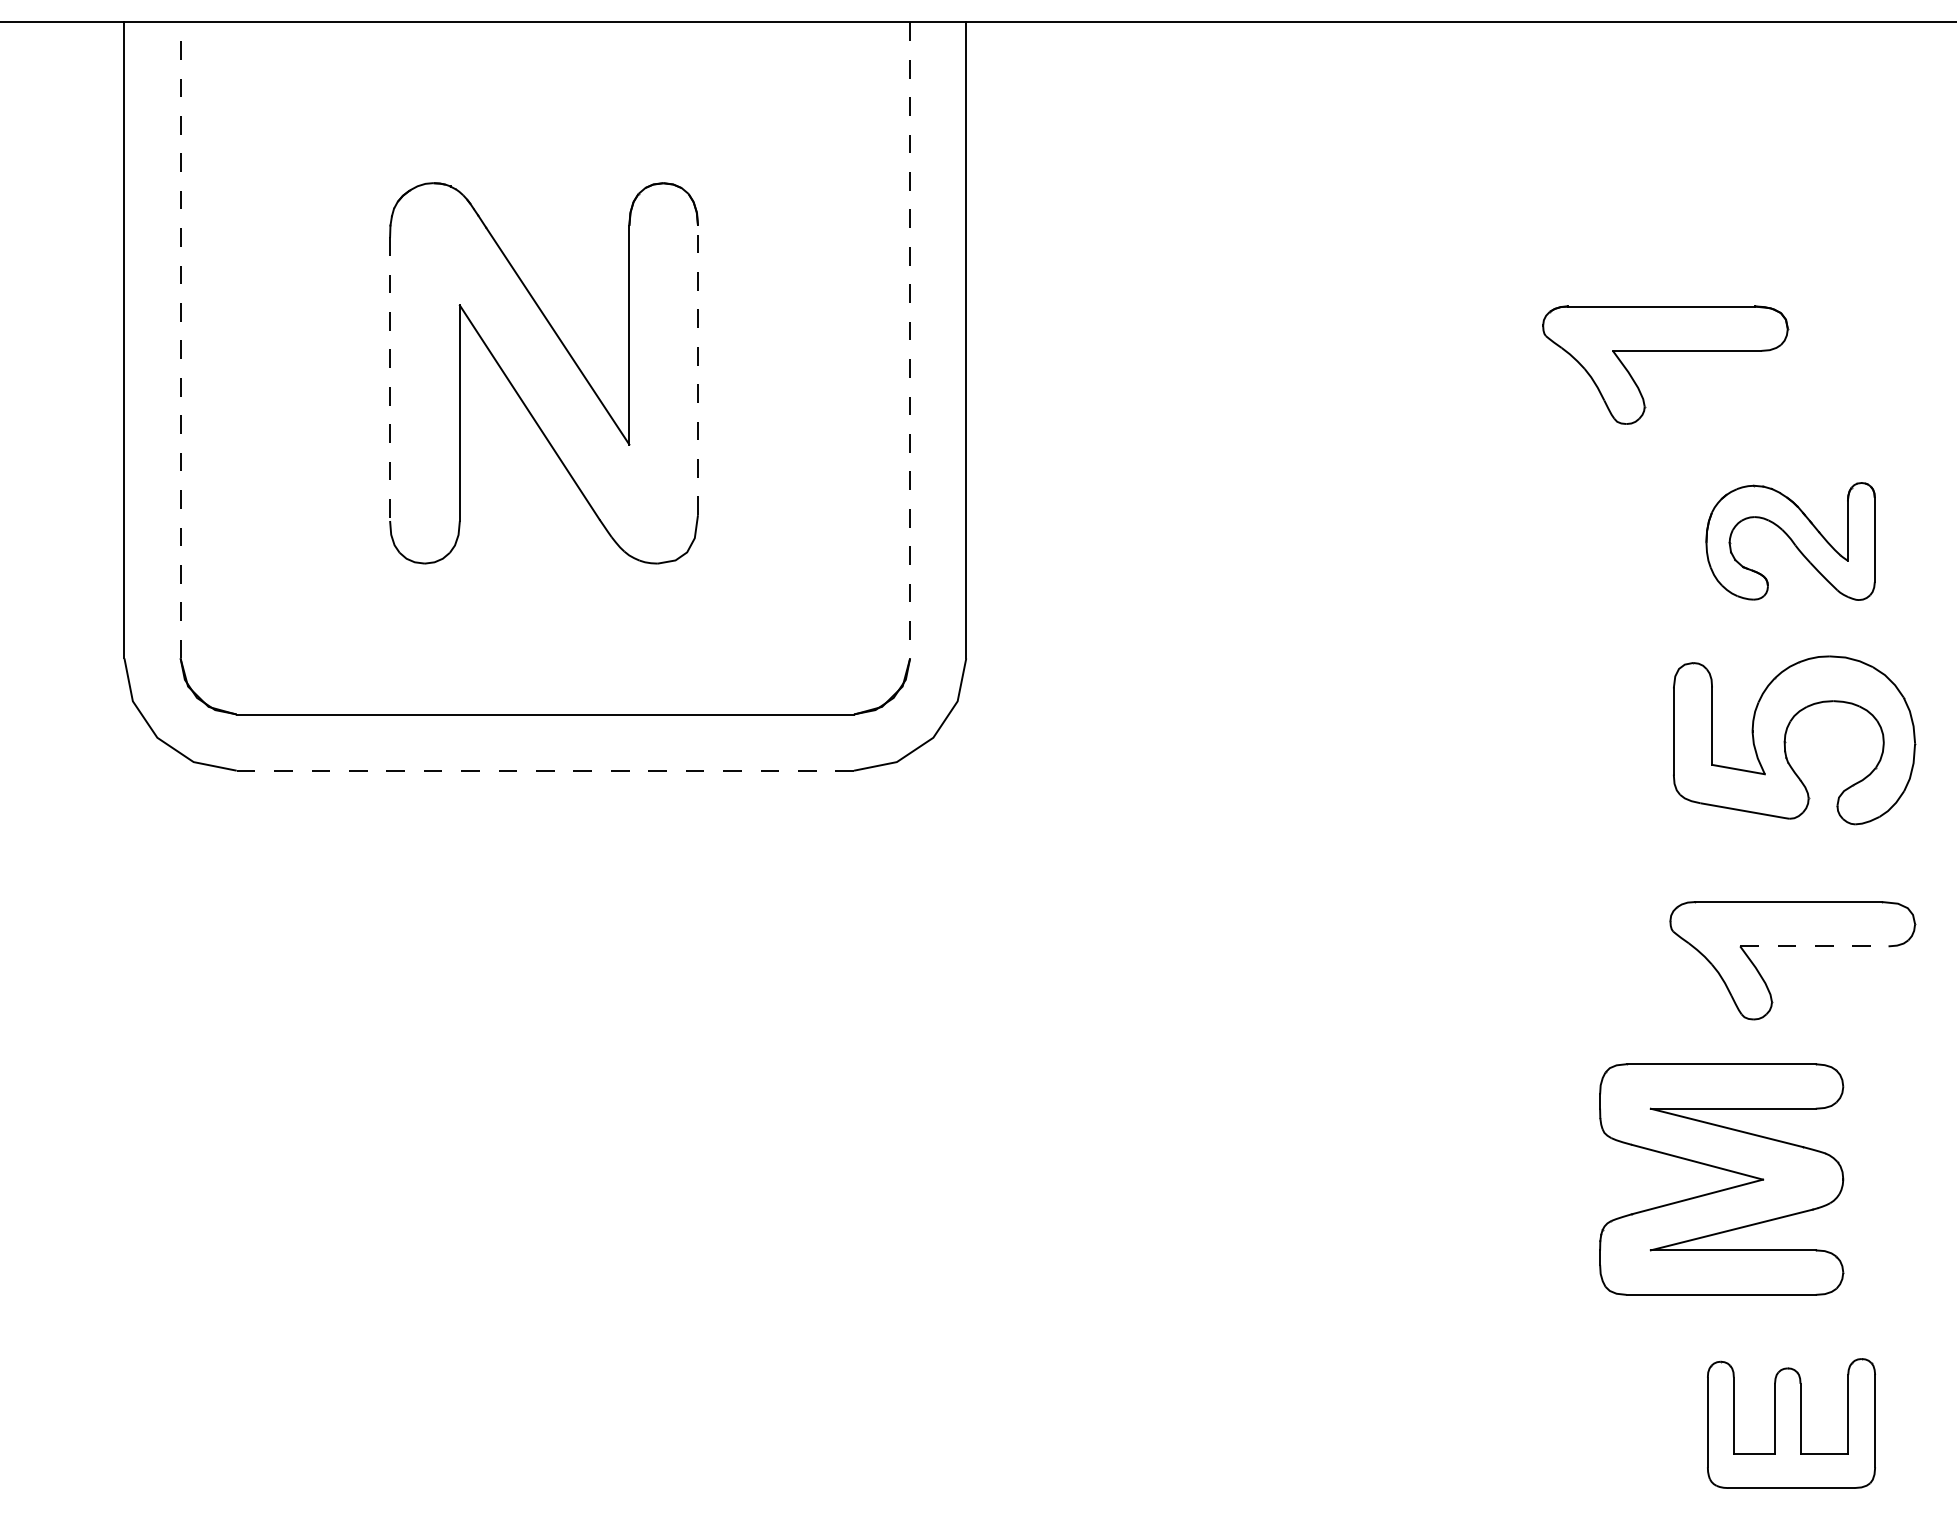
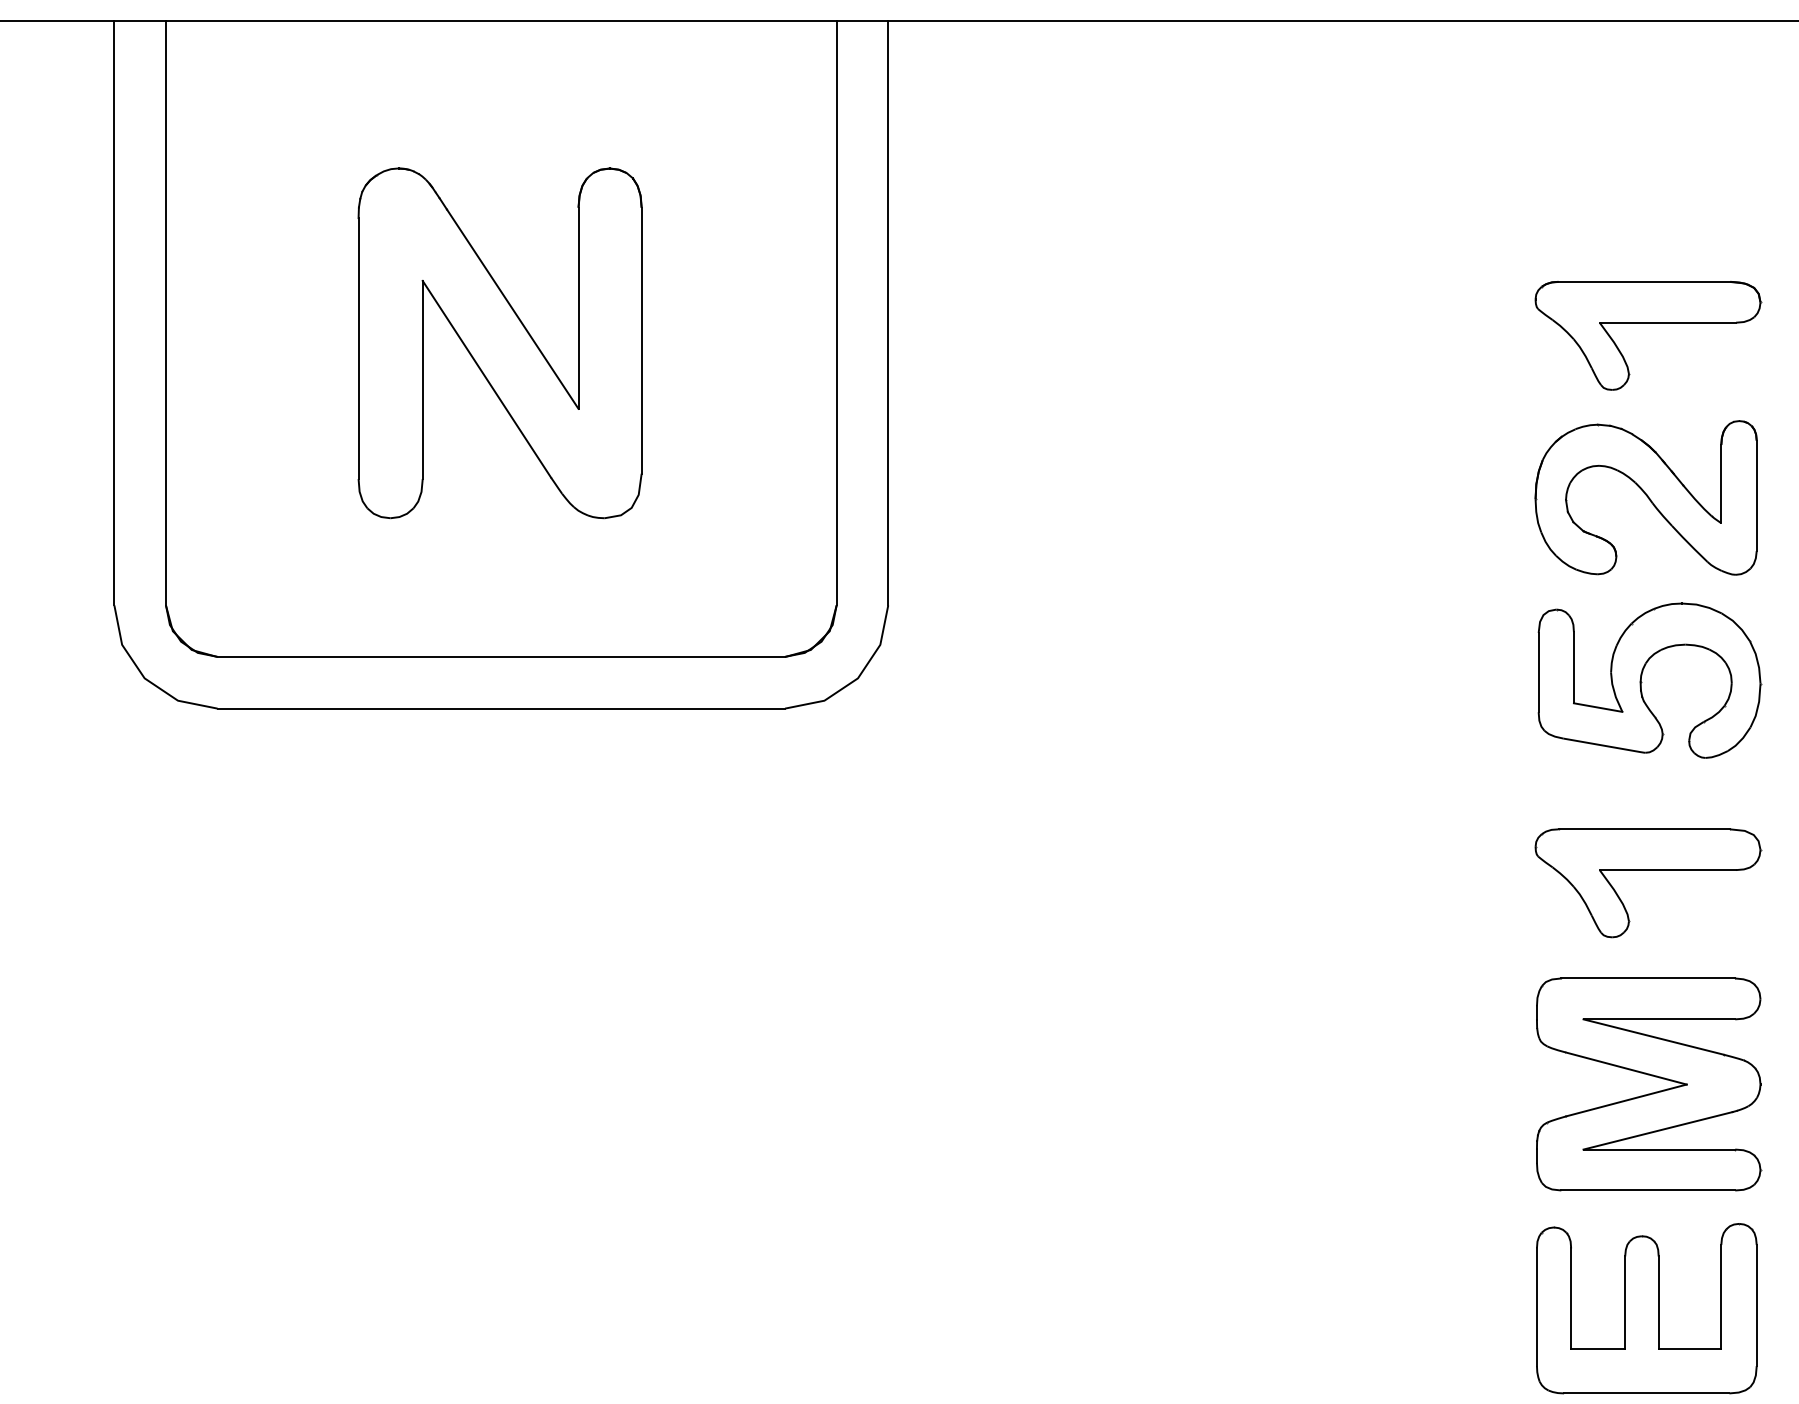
line: (180, 339) -> (165, 312), dashed -> solid
line: (909, 340) -> (836, 313), dashed -> solid
part: (1665, 351) -> (1648, 323), moved
line: (697, 370) -> (641, 340), dashed -> solid
line: (390, 380) -> (358, 349), dashed -> solid
part: (1789, 541) -> (1645, 497), size x1.43
line: (545, 770) -> (501, 708), dashed -> solid
line: (1815, 946) -> (1668, 870), dashed -> solid
part: (1724, 1170) -> (1651, 1076), moved
part: (1791, 1423) -> (1646, 1308), size x1.43

